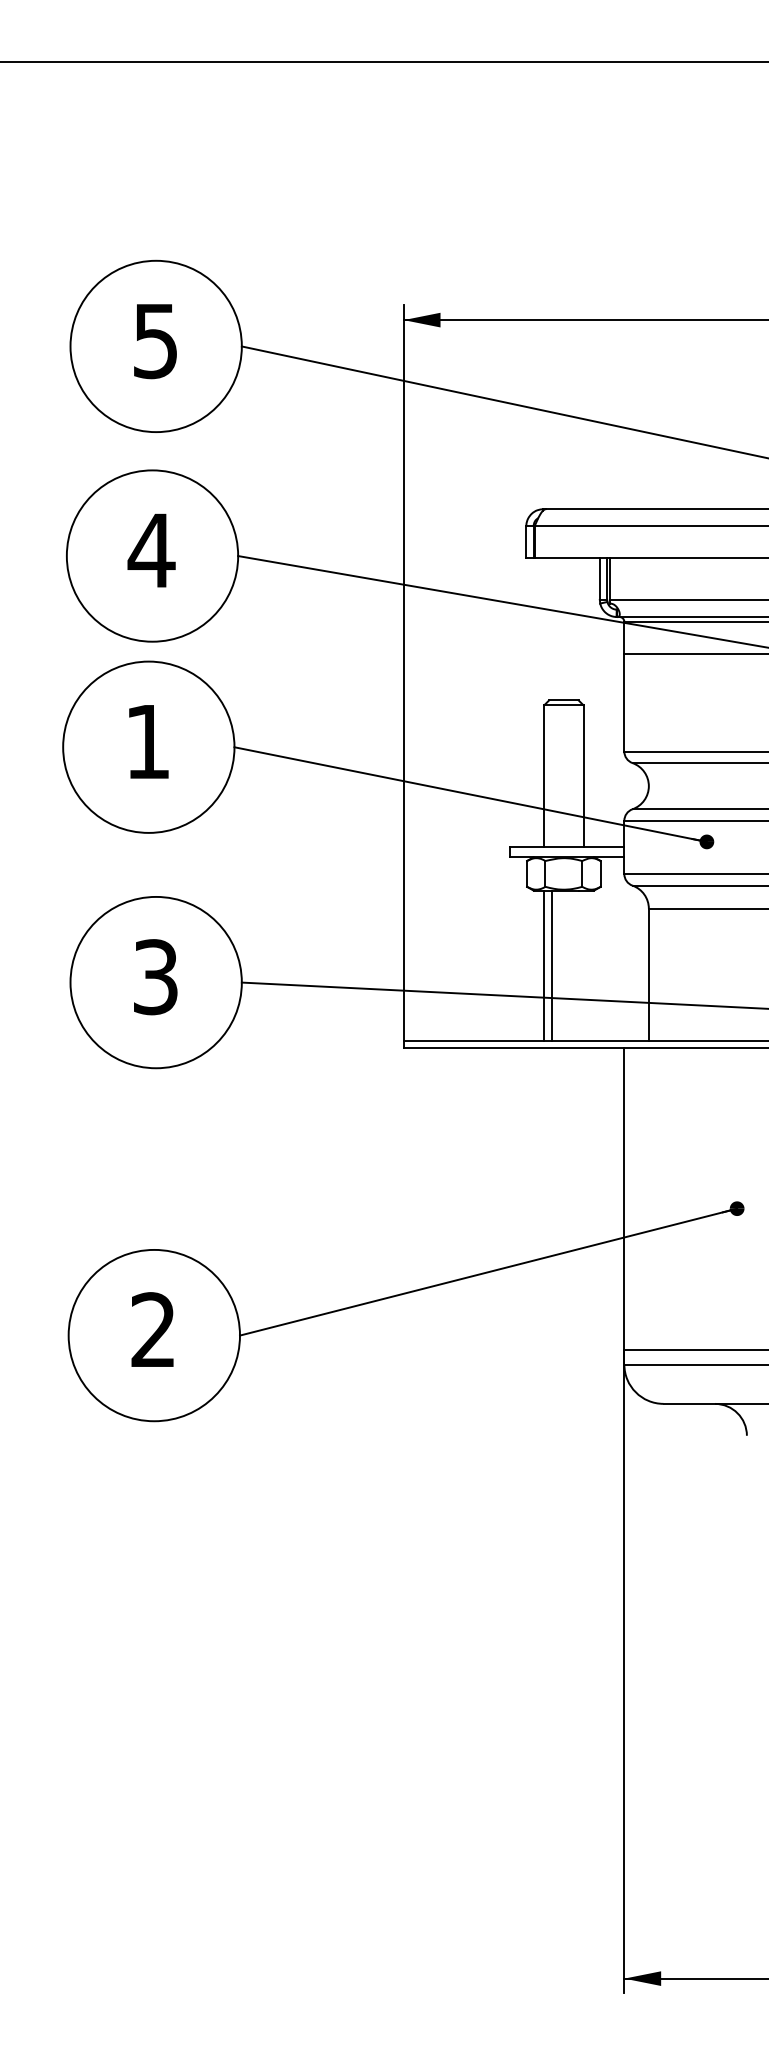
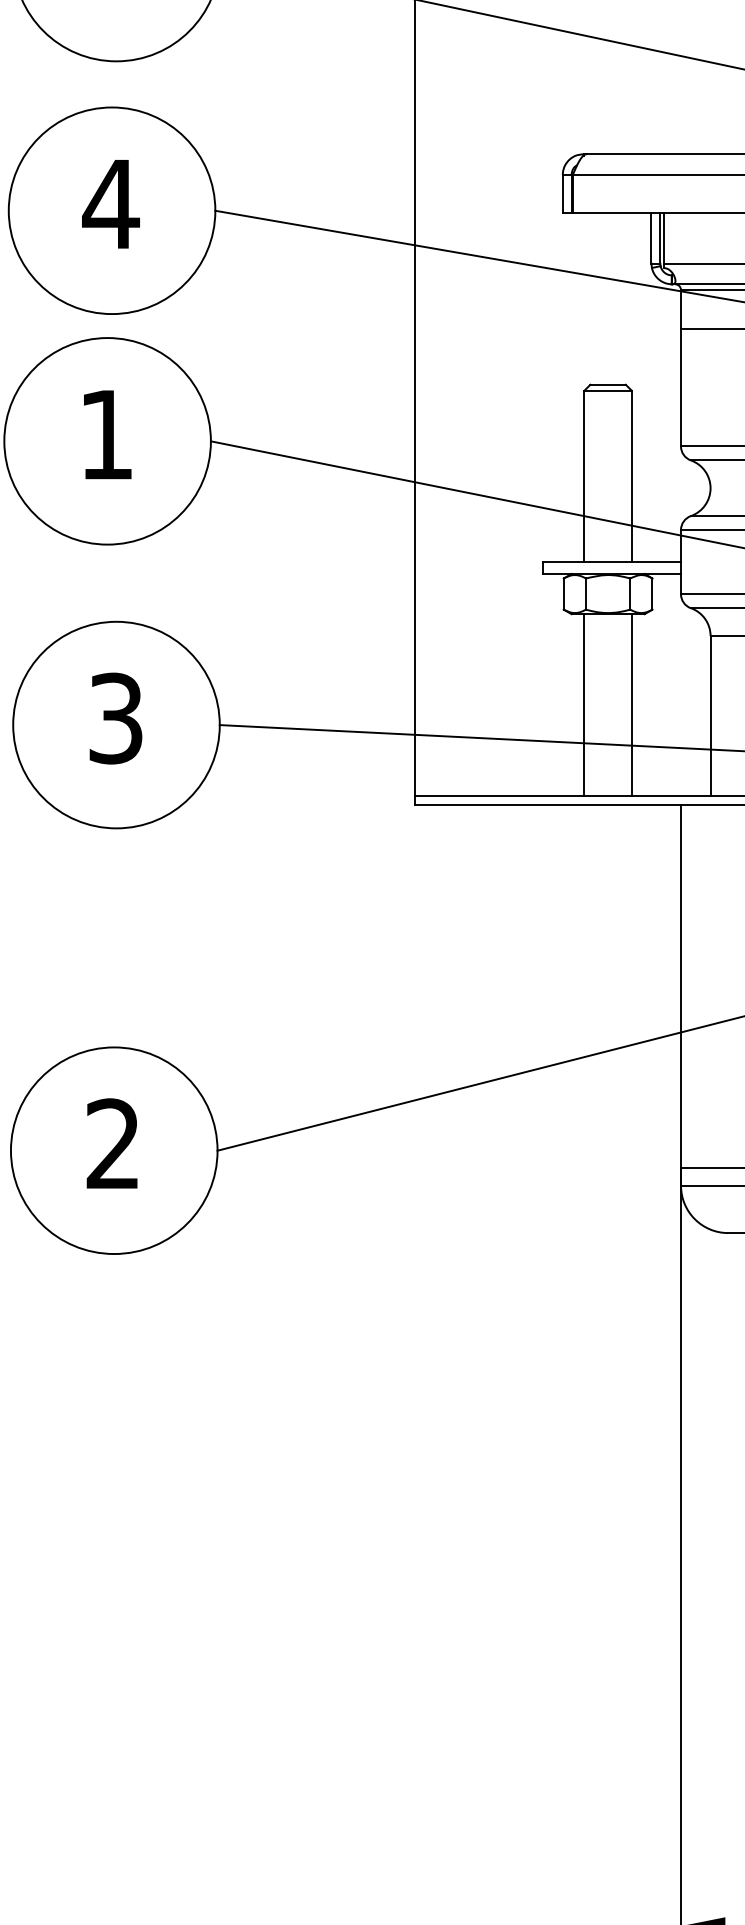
line: (551, 965) -> (631, 704), moved

